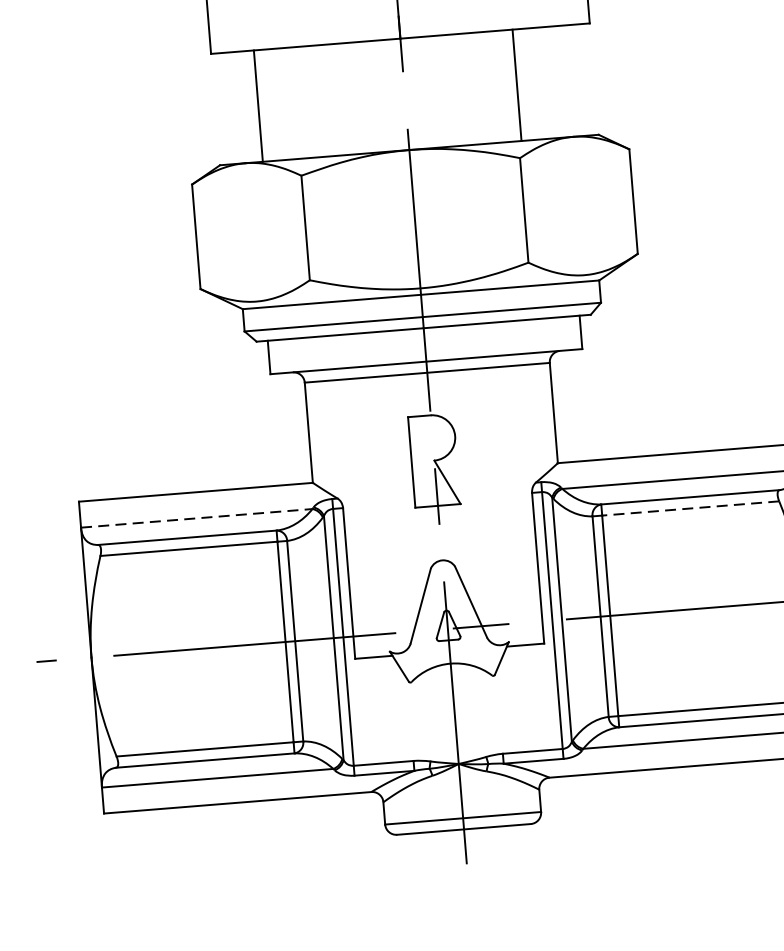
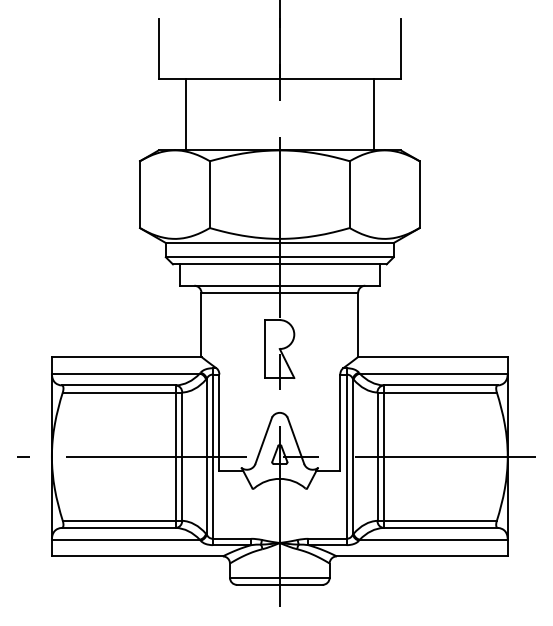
line: (516, 84) -> (373, 114), moved
line: (691, 508) -> (440, 392), dashed -> solid
line: (197, 518) -> (126, 373), dashed -> solid

